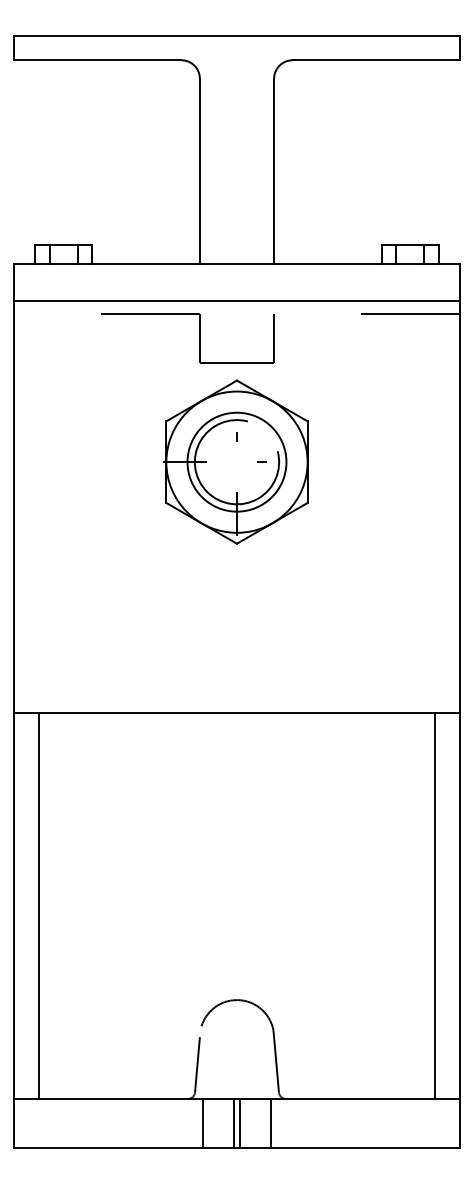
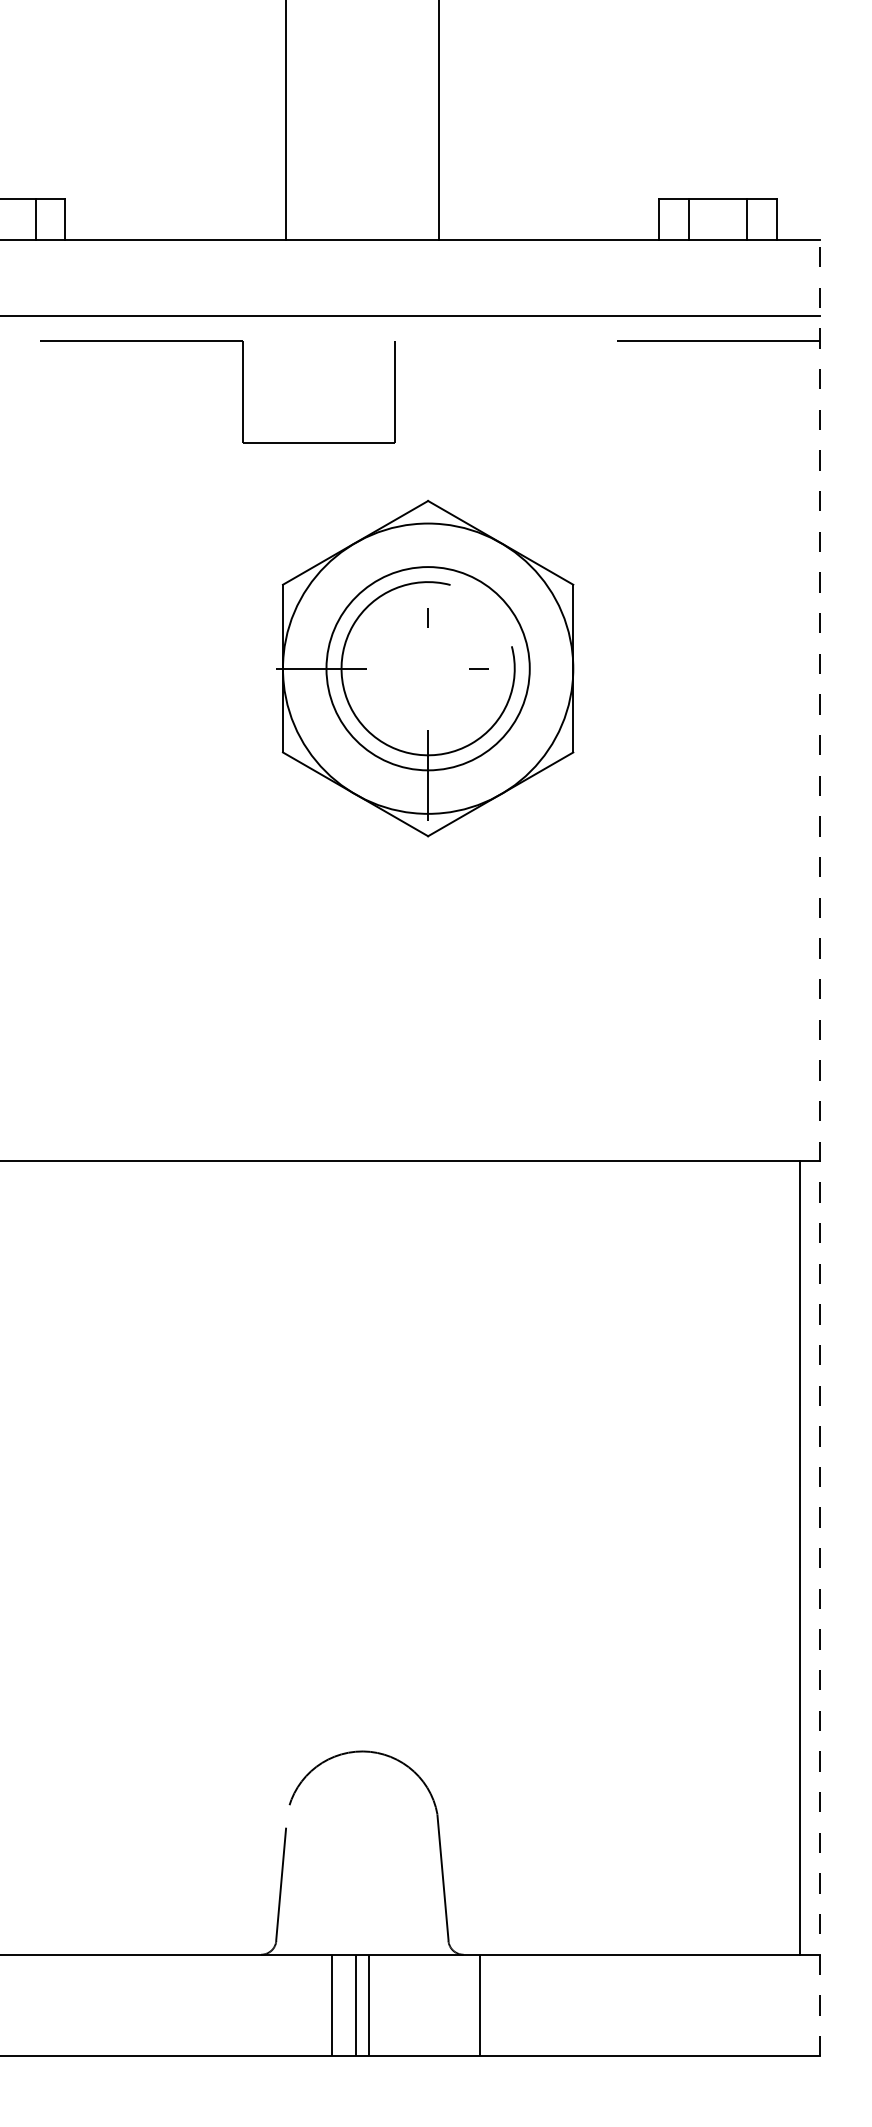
part: (199, 338) -> (242, 391), moved
part: (235, 461) -> (425, 667), moved
line: (459, 705) -> (819, 1146), solid -> dashed
line: (434, 905) -> (799, 1557), moved
line: (202, 1123) -> (330, 2005), moved
line: (271, 1123) -> (480, 2005), moved

